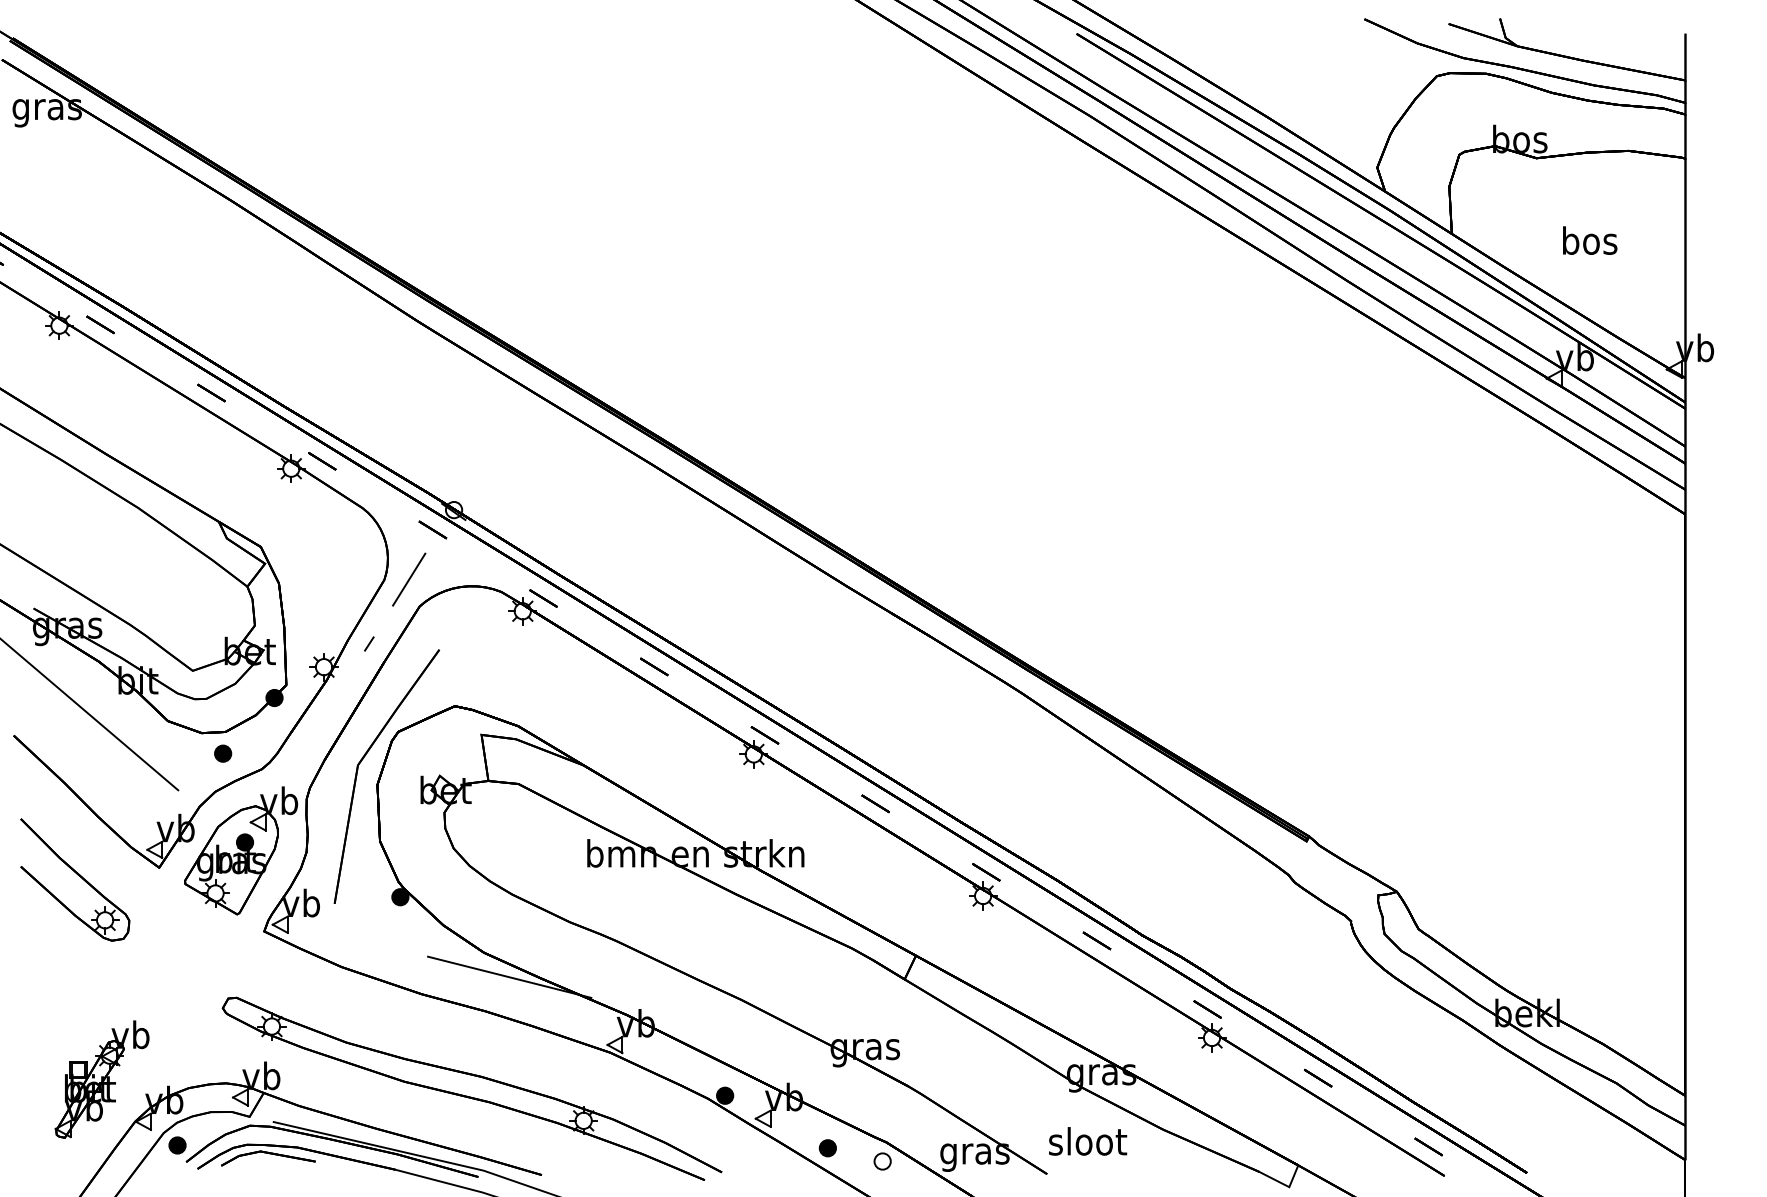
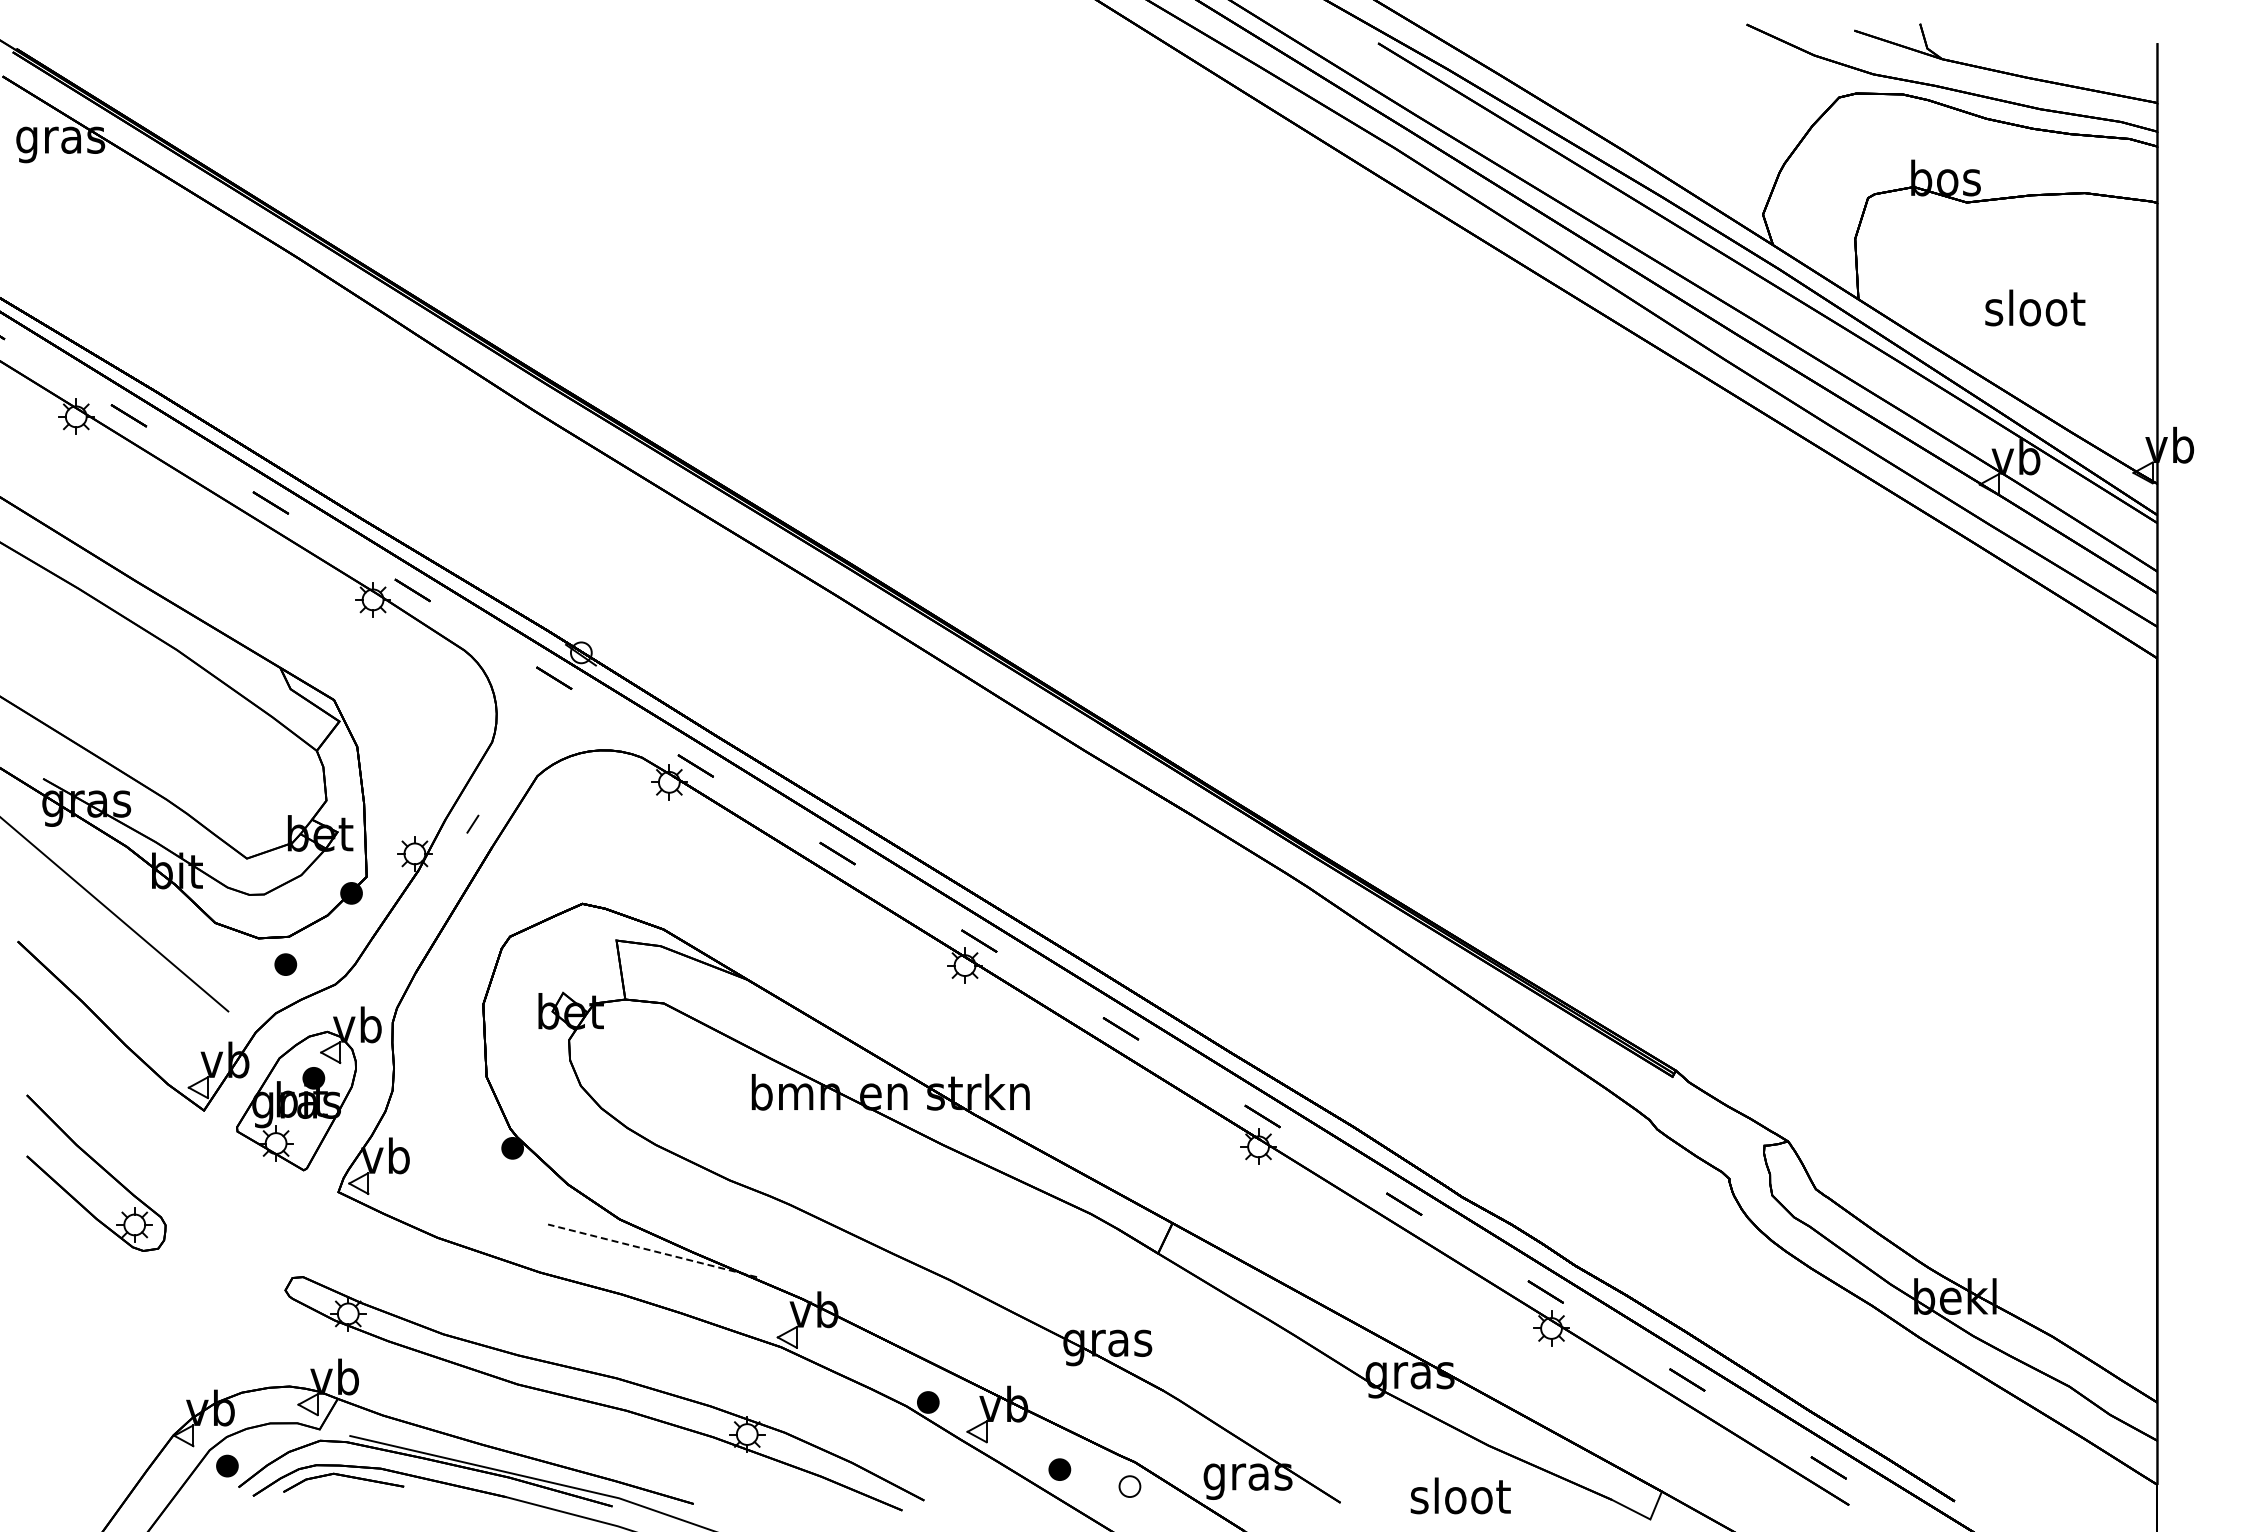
text: (1590, 240) -> (2035, 307), bos -> sloot
line: (408, 579) -> (523, 741), removed
part: (363, 759) -> (465, 971), removed
part: (78, 875) -> (100, 1167), moved
line: (509, 977) -> (652, 1250), solid -> dashed
part: (101, 1079) -> (130, 1381), removed
text: (1087, 1141) -> (1460, 1495), moved

